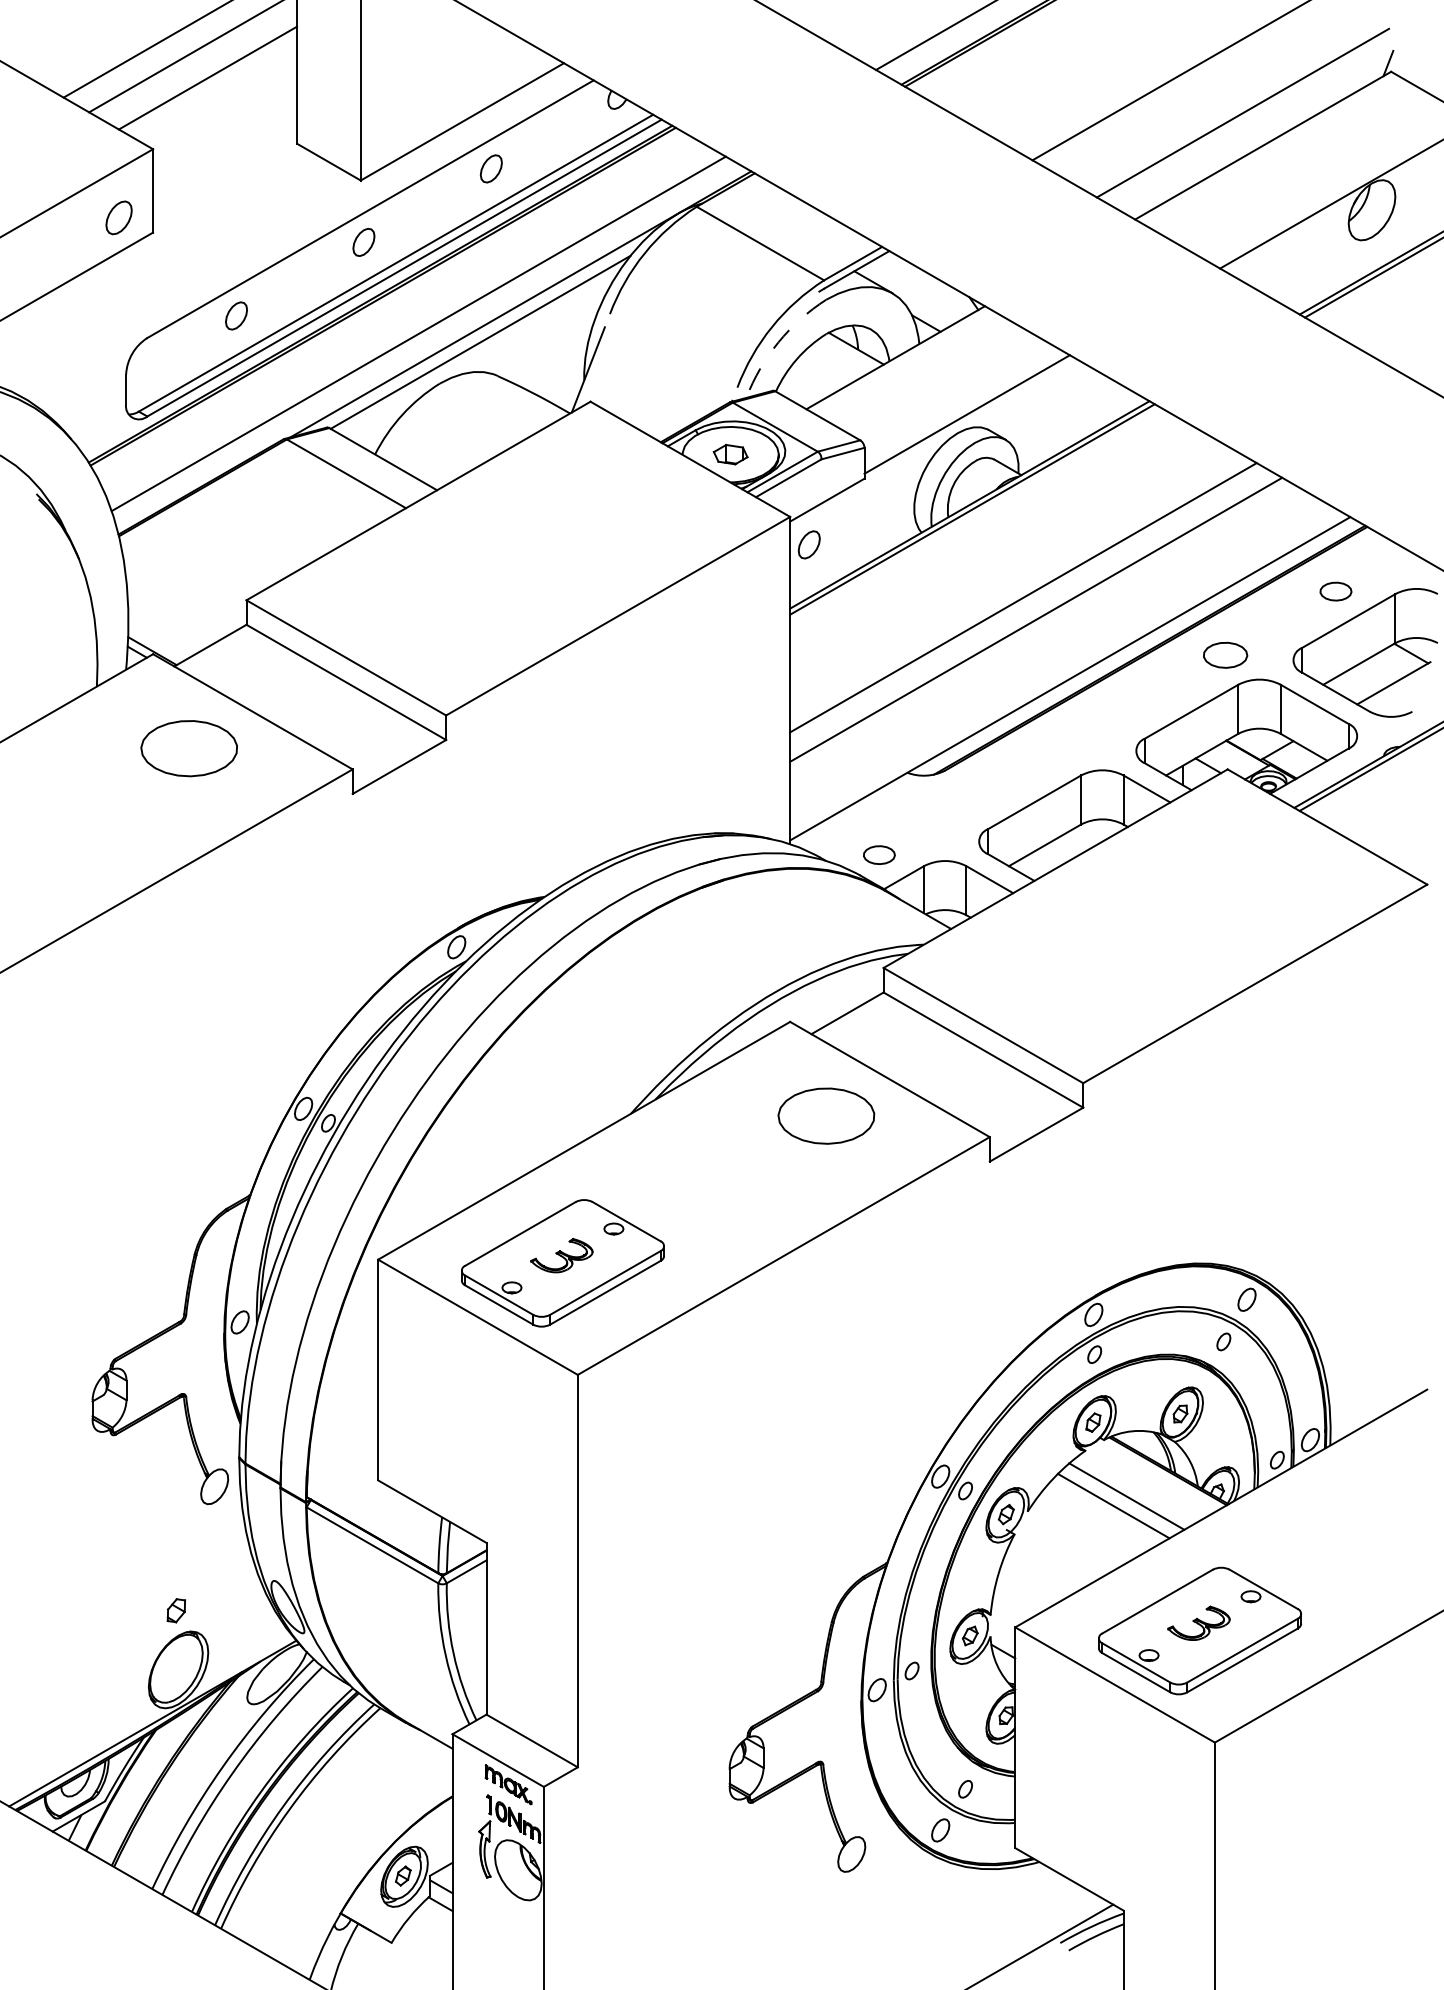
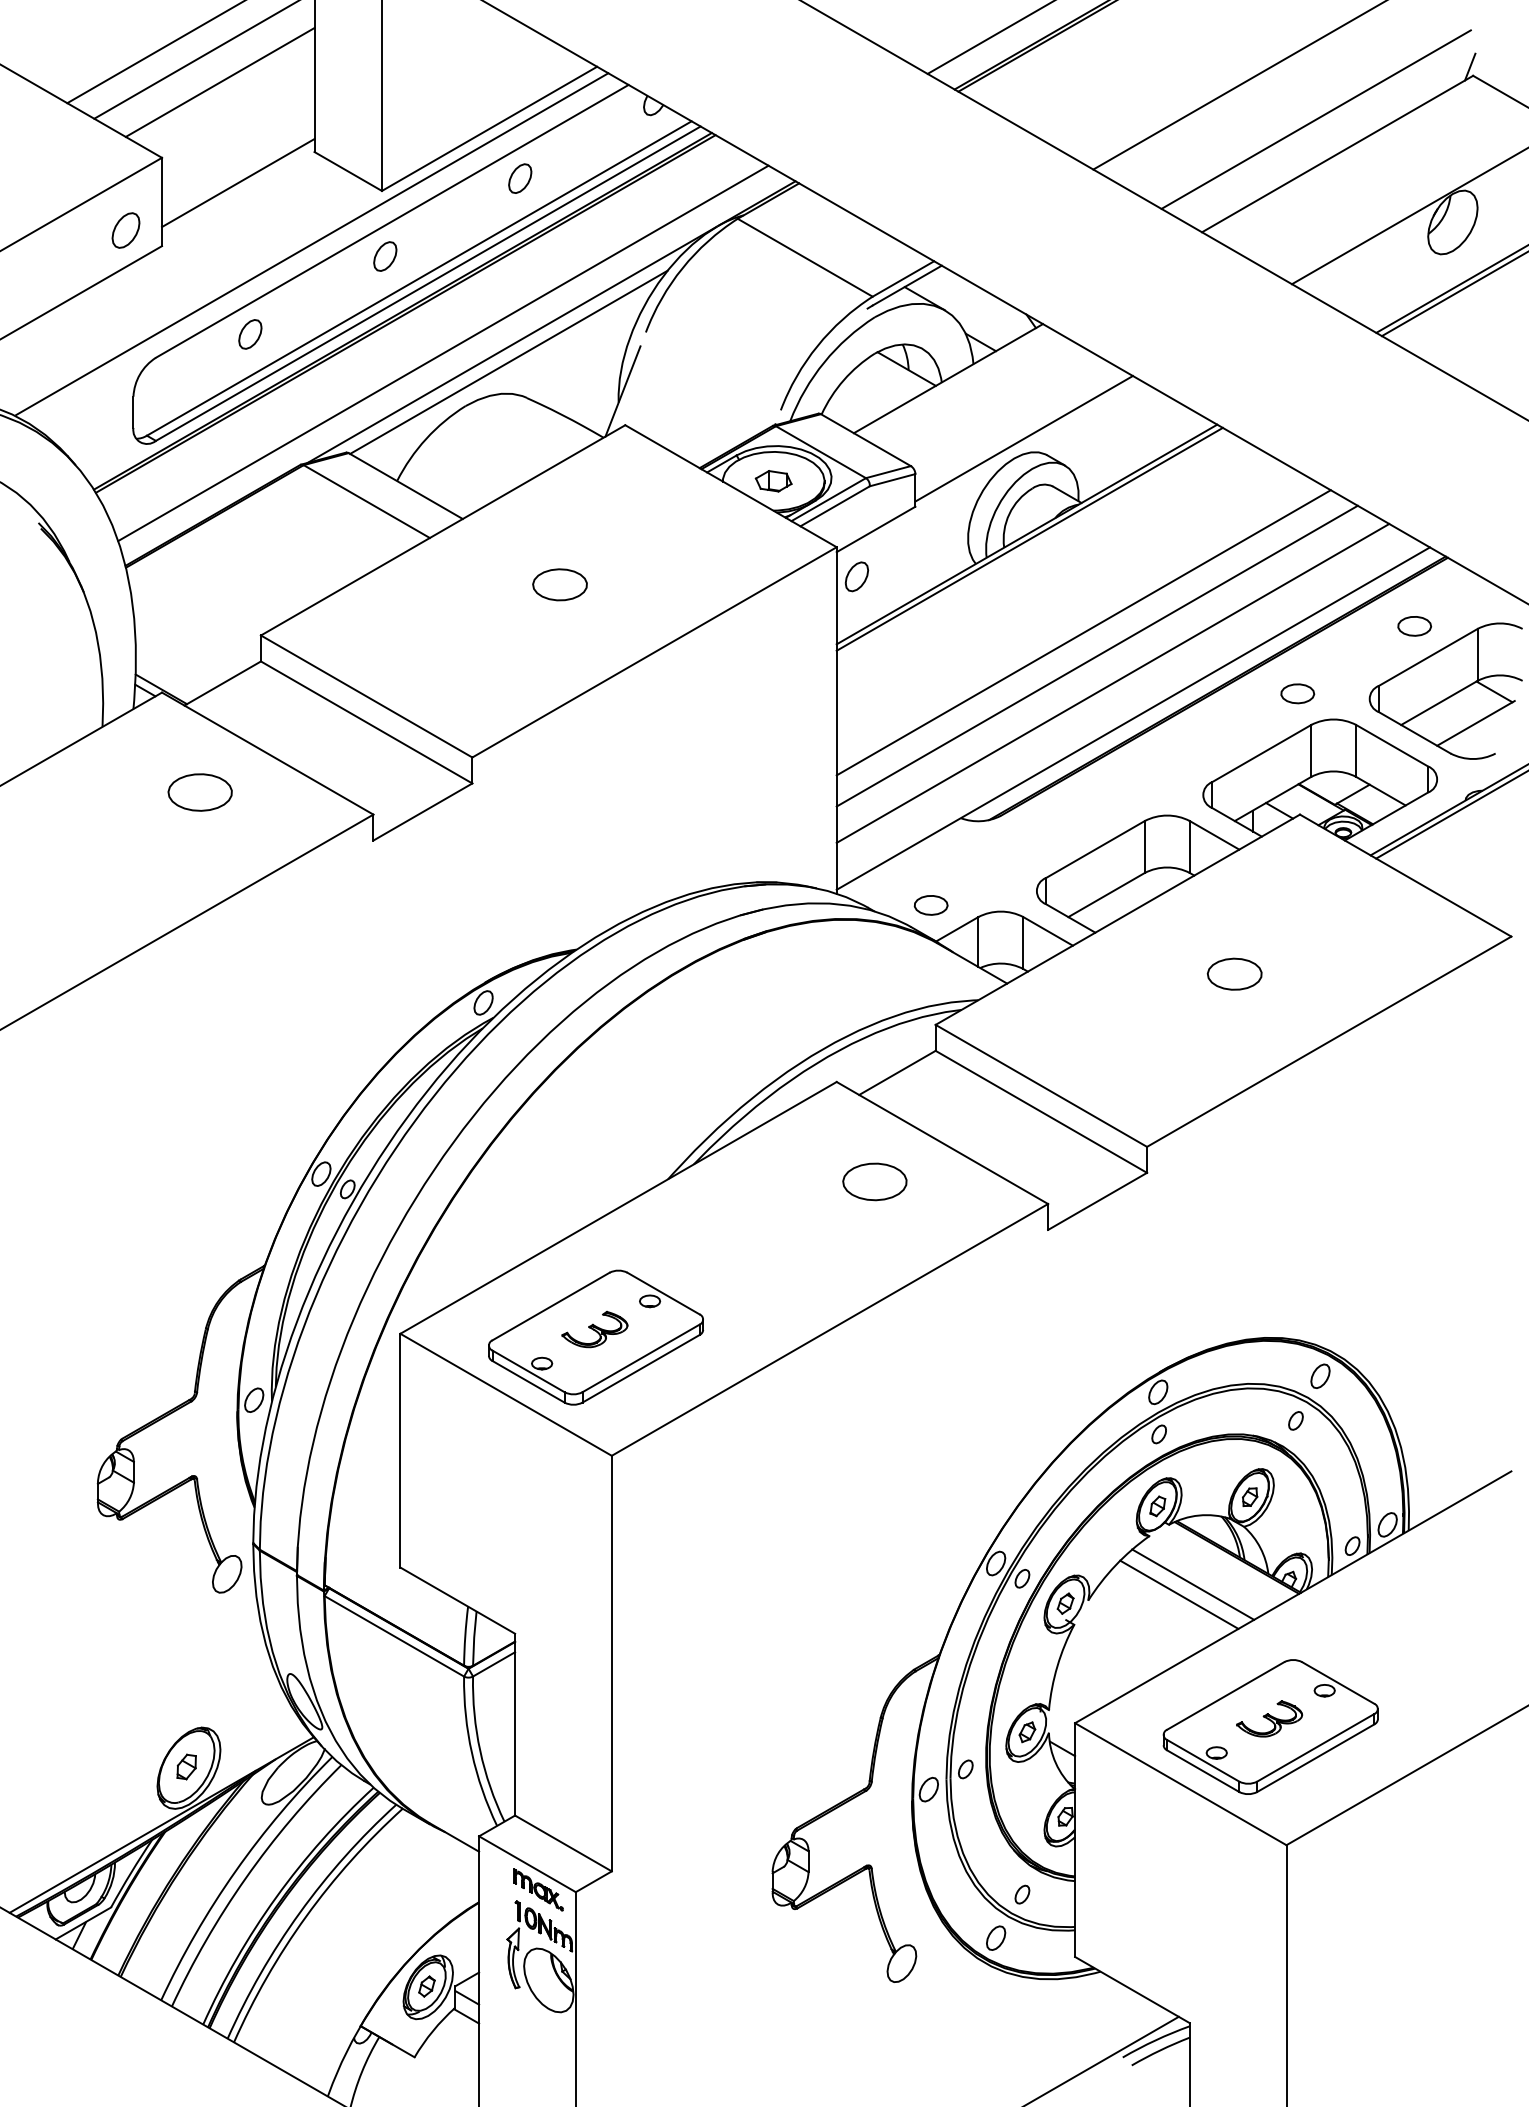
line: (225, 172) -> (238, 182), added
line: (294, 230) -> (311, 243), added
arc: (778, 342) -> (824, 362), dashed -> solid
part: (528, 551) -> (559, 583), added
line: (1051, 645) -> (1113, 683), added
part: (1225, 655) -> (1297, 693), size x0.71
part: (188, 748) -> (199, 792), size x0.62
part: (1165, 919) -> (1234, 973), added
part: (825, 1116) -> (874, 1182), size x0.62
part: (176, 1610) -> (186, 1766), moved

